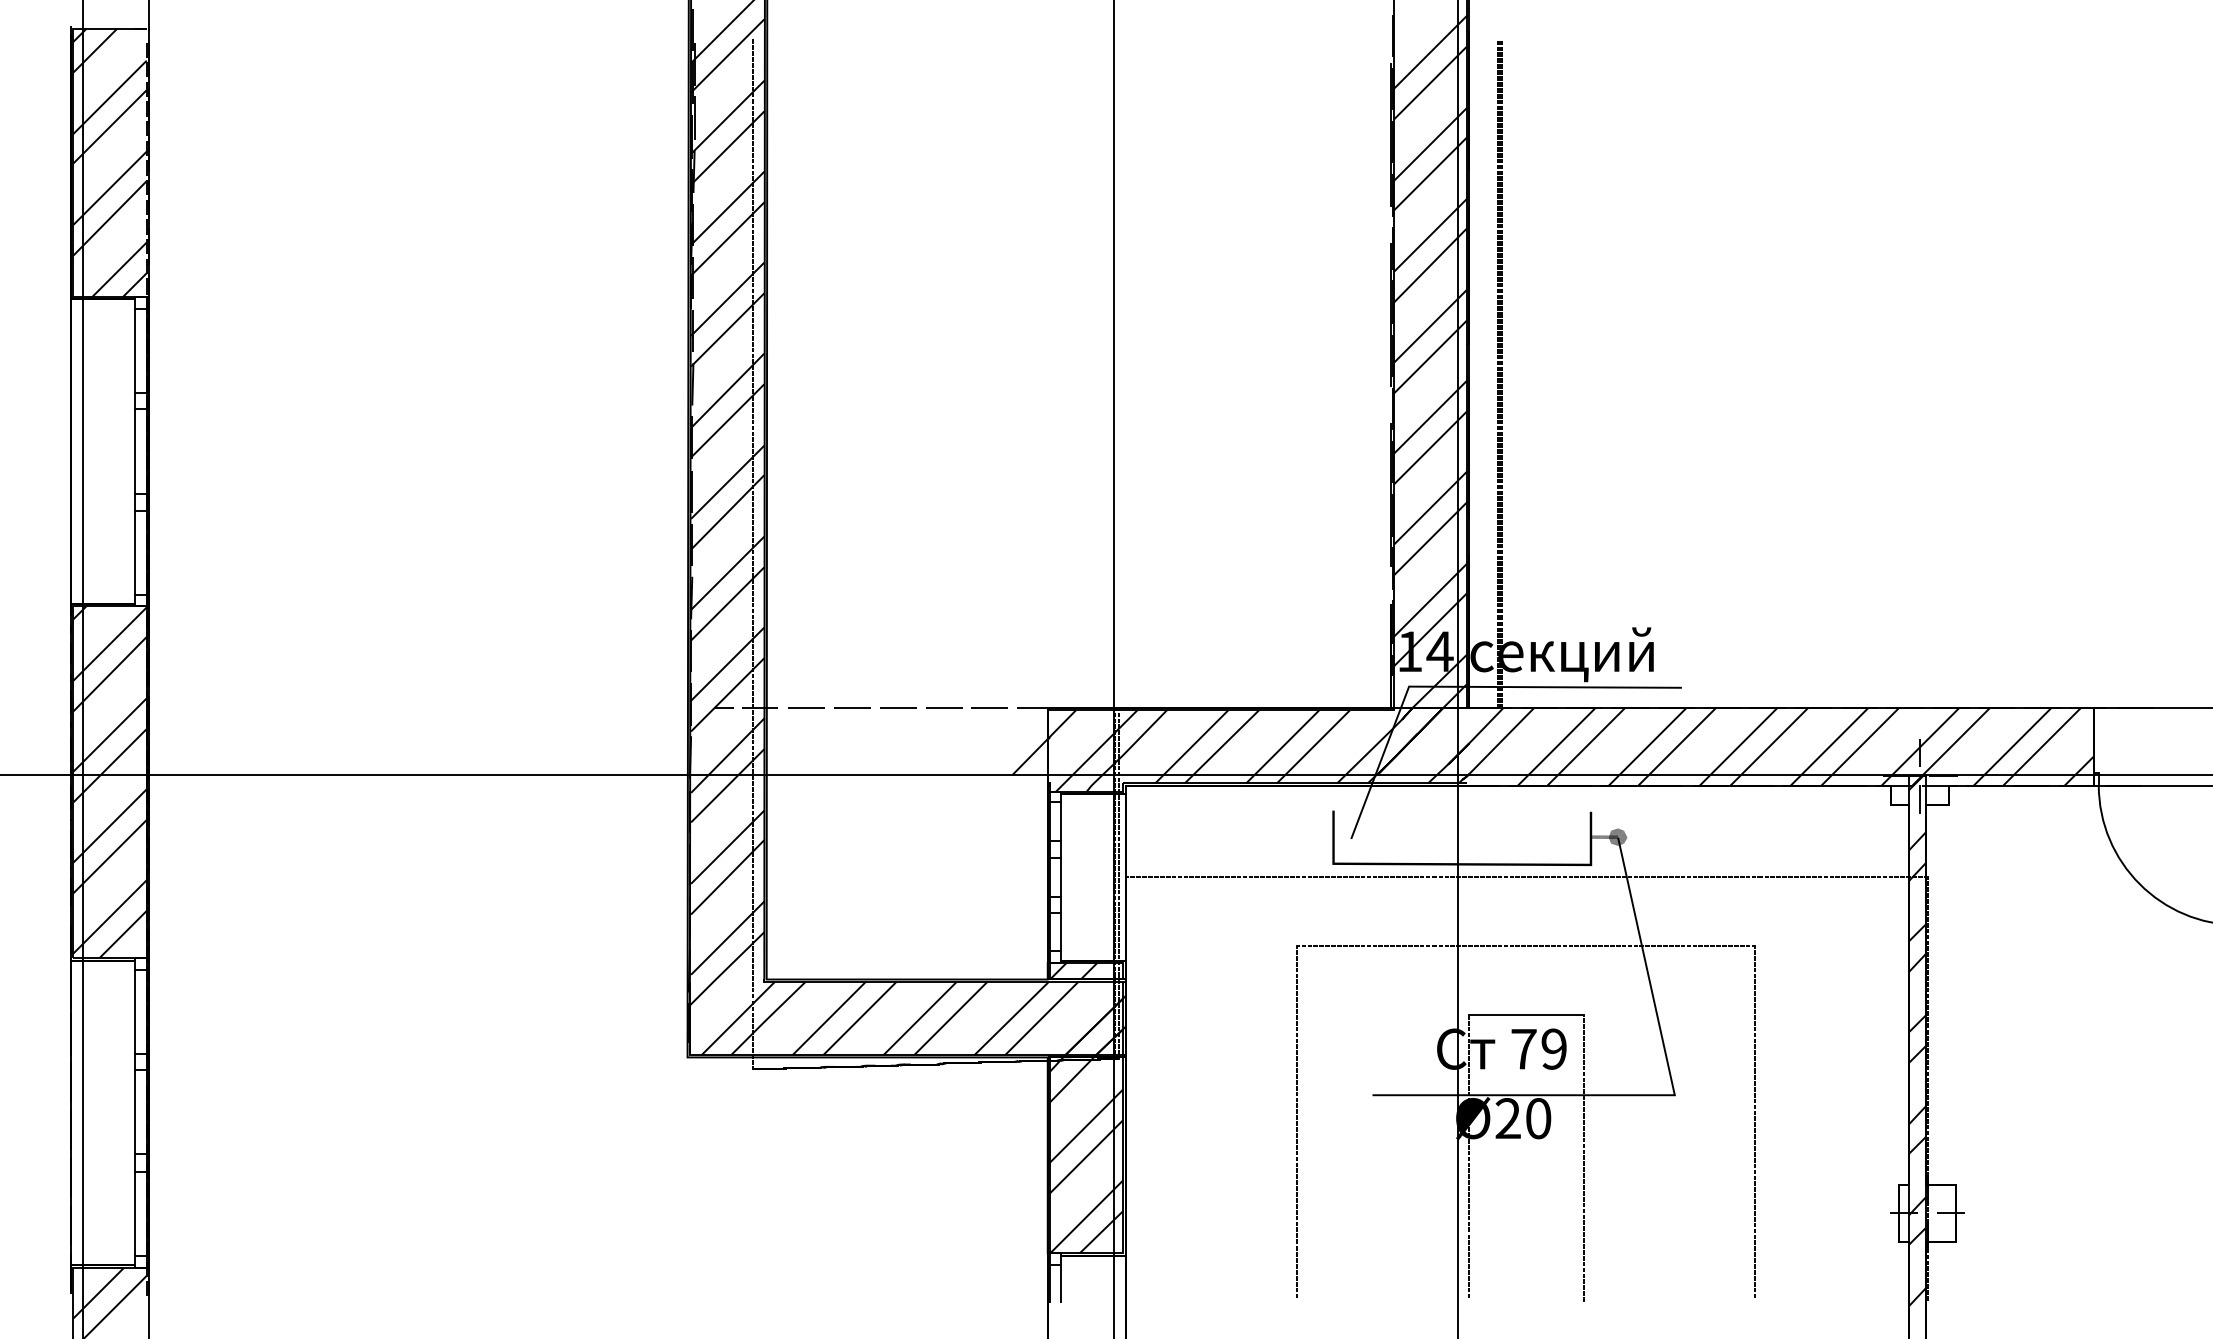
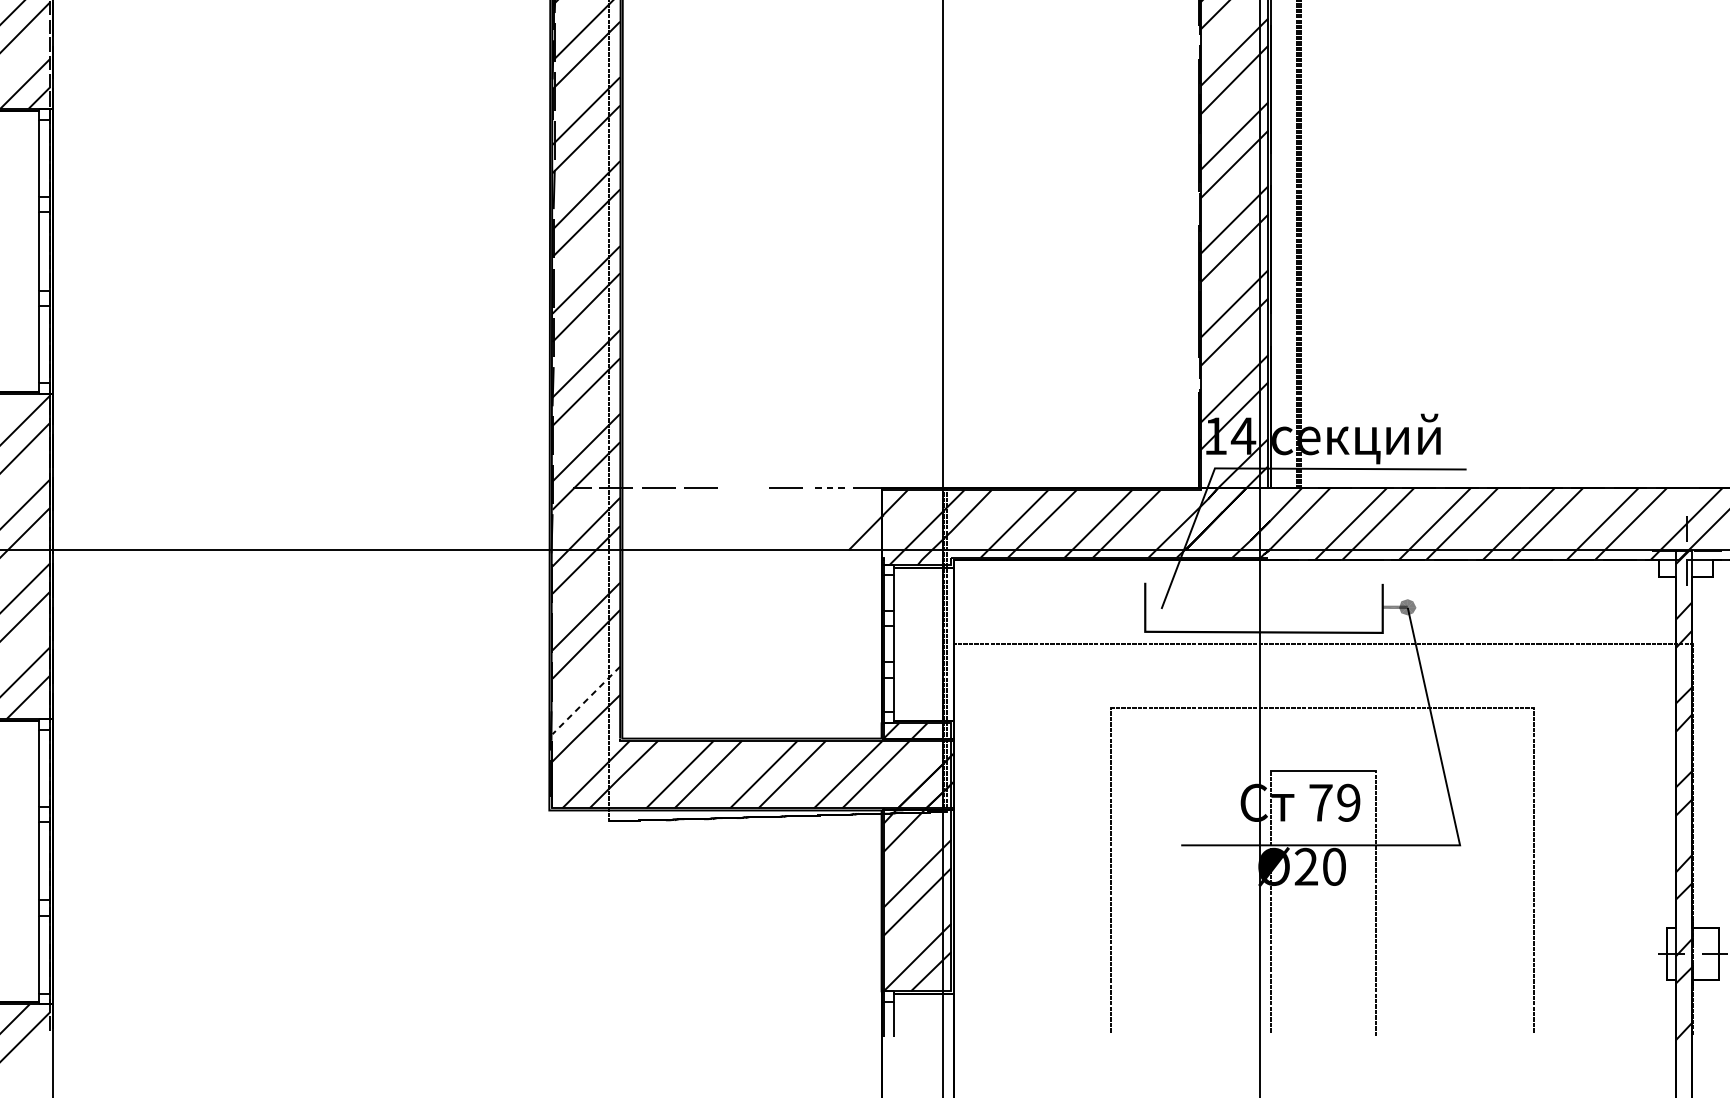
line: (898, 707) -> (743, 487), removed
line: (988, 707) -> (826, 487), solid -> dashed
line: (727, 938) -> (586, 700), solid -> dashed

